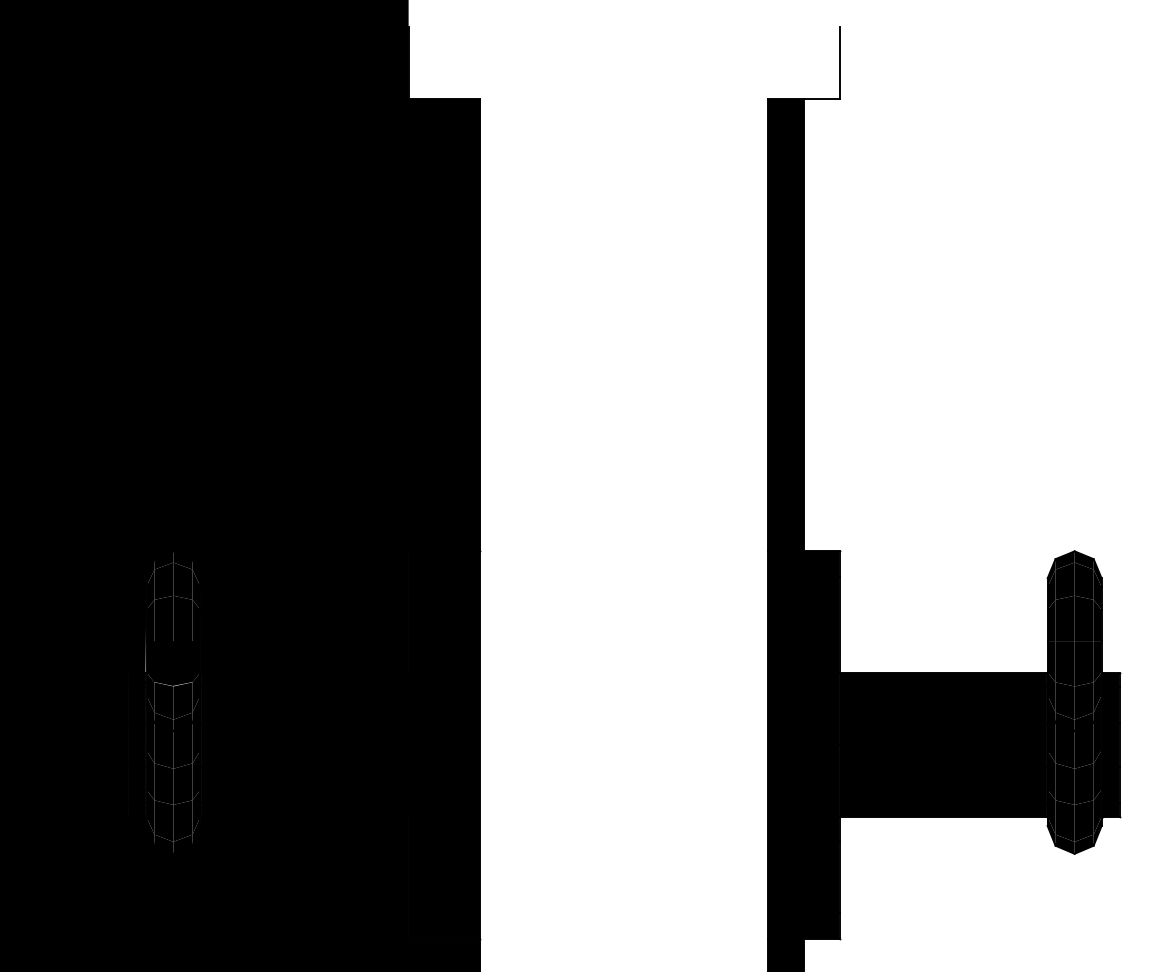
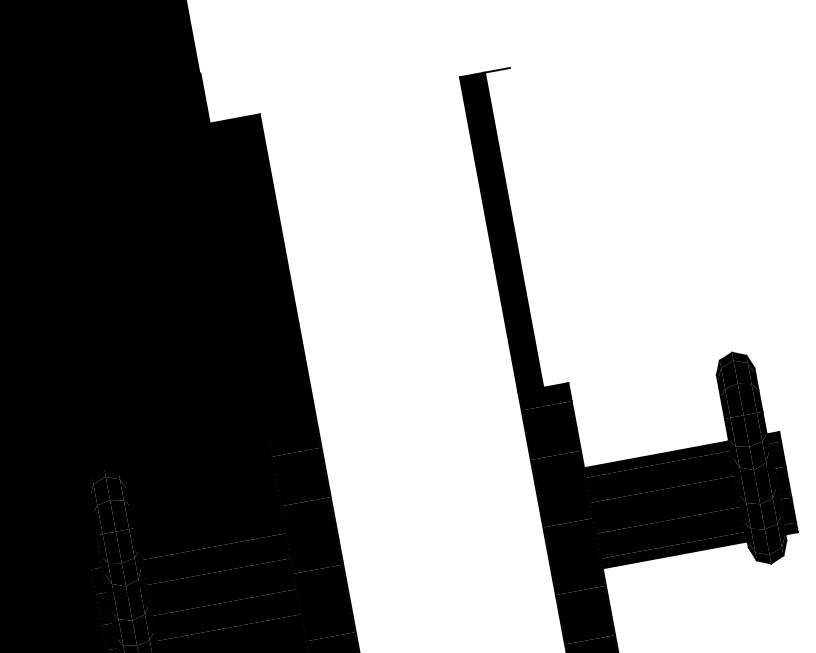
line: (839, 62) -> (505, 42), removed

